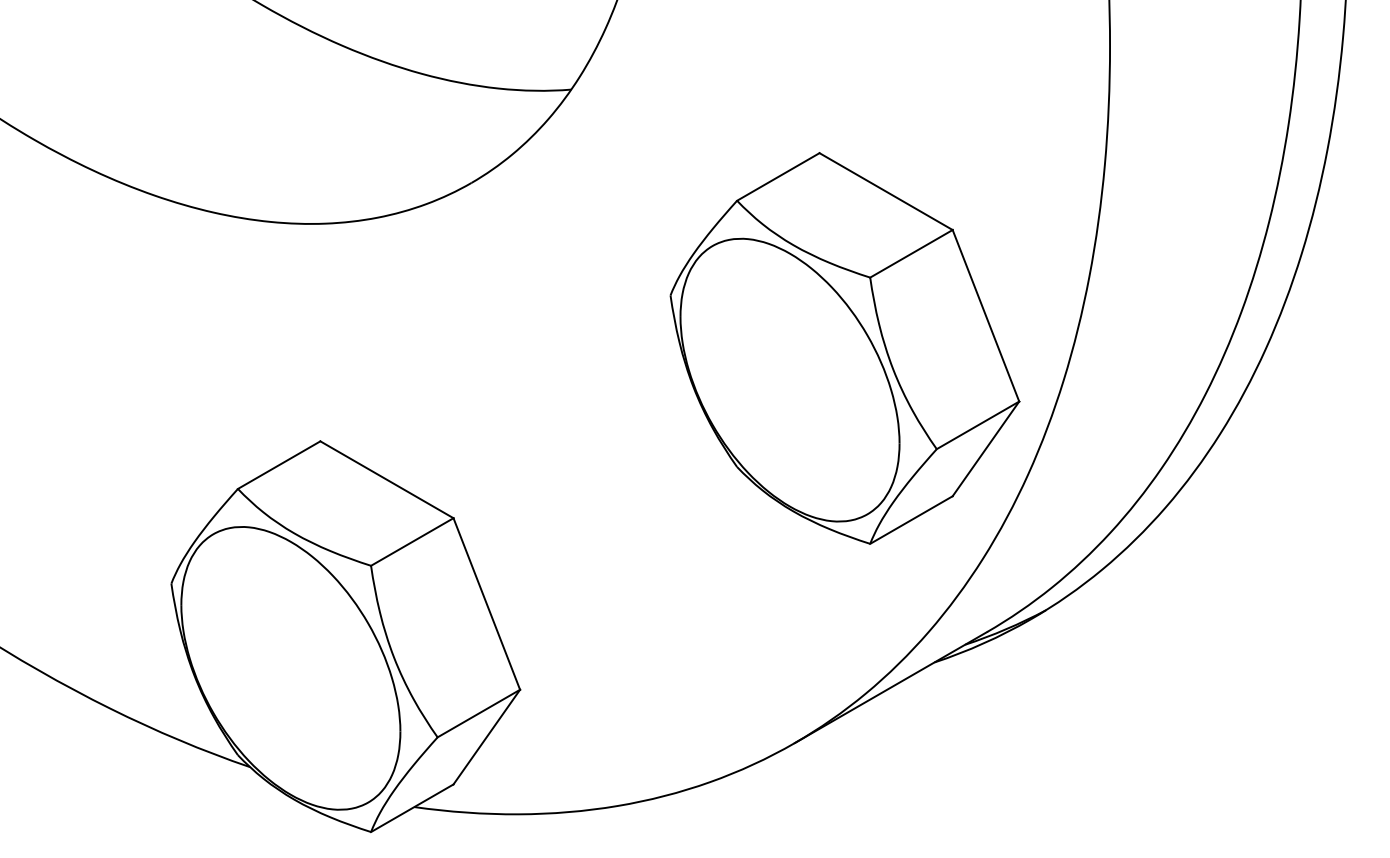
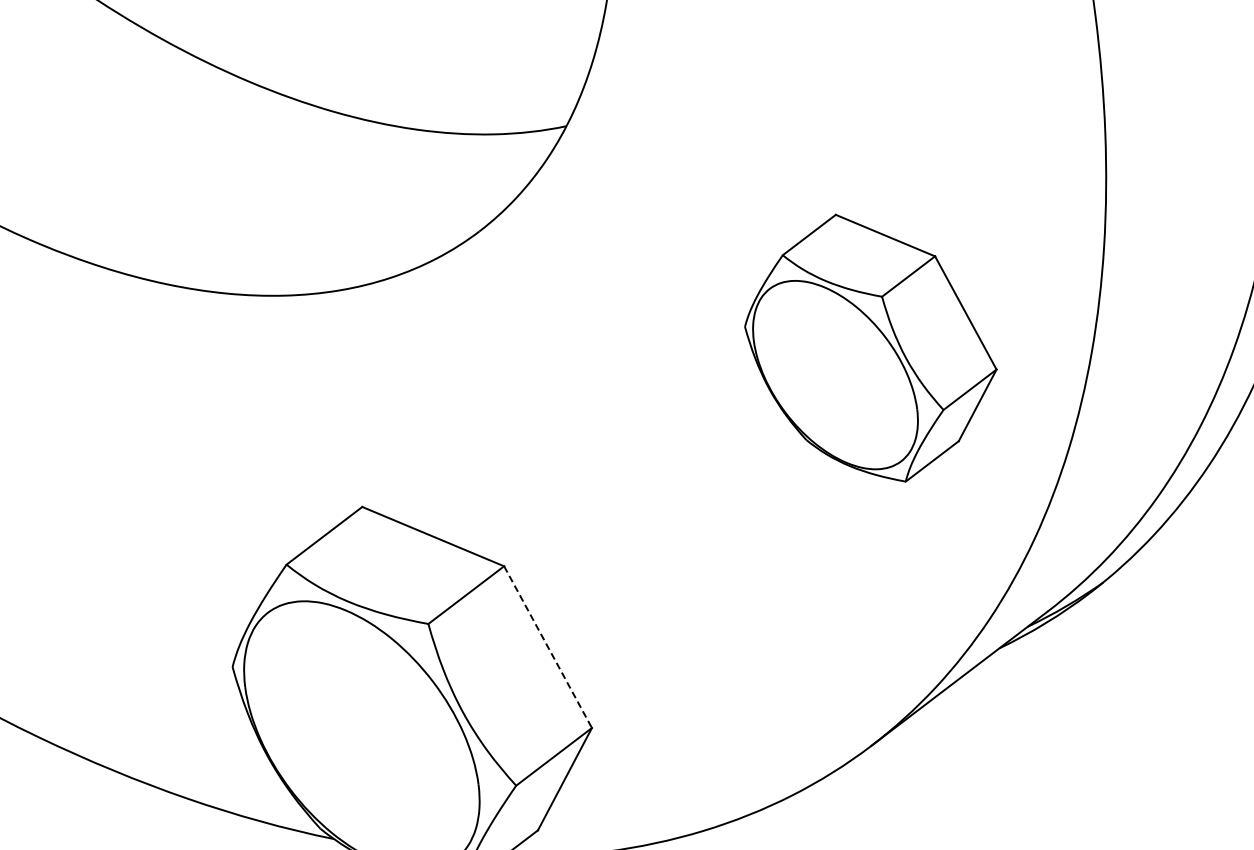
part: (844, 348) -> (870, 348), size x0.7
line: (486, 604) -> (547, 647), solid -> dashed

